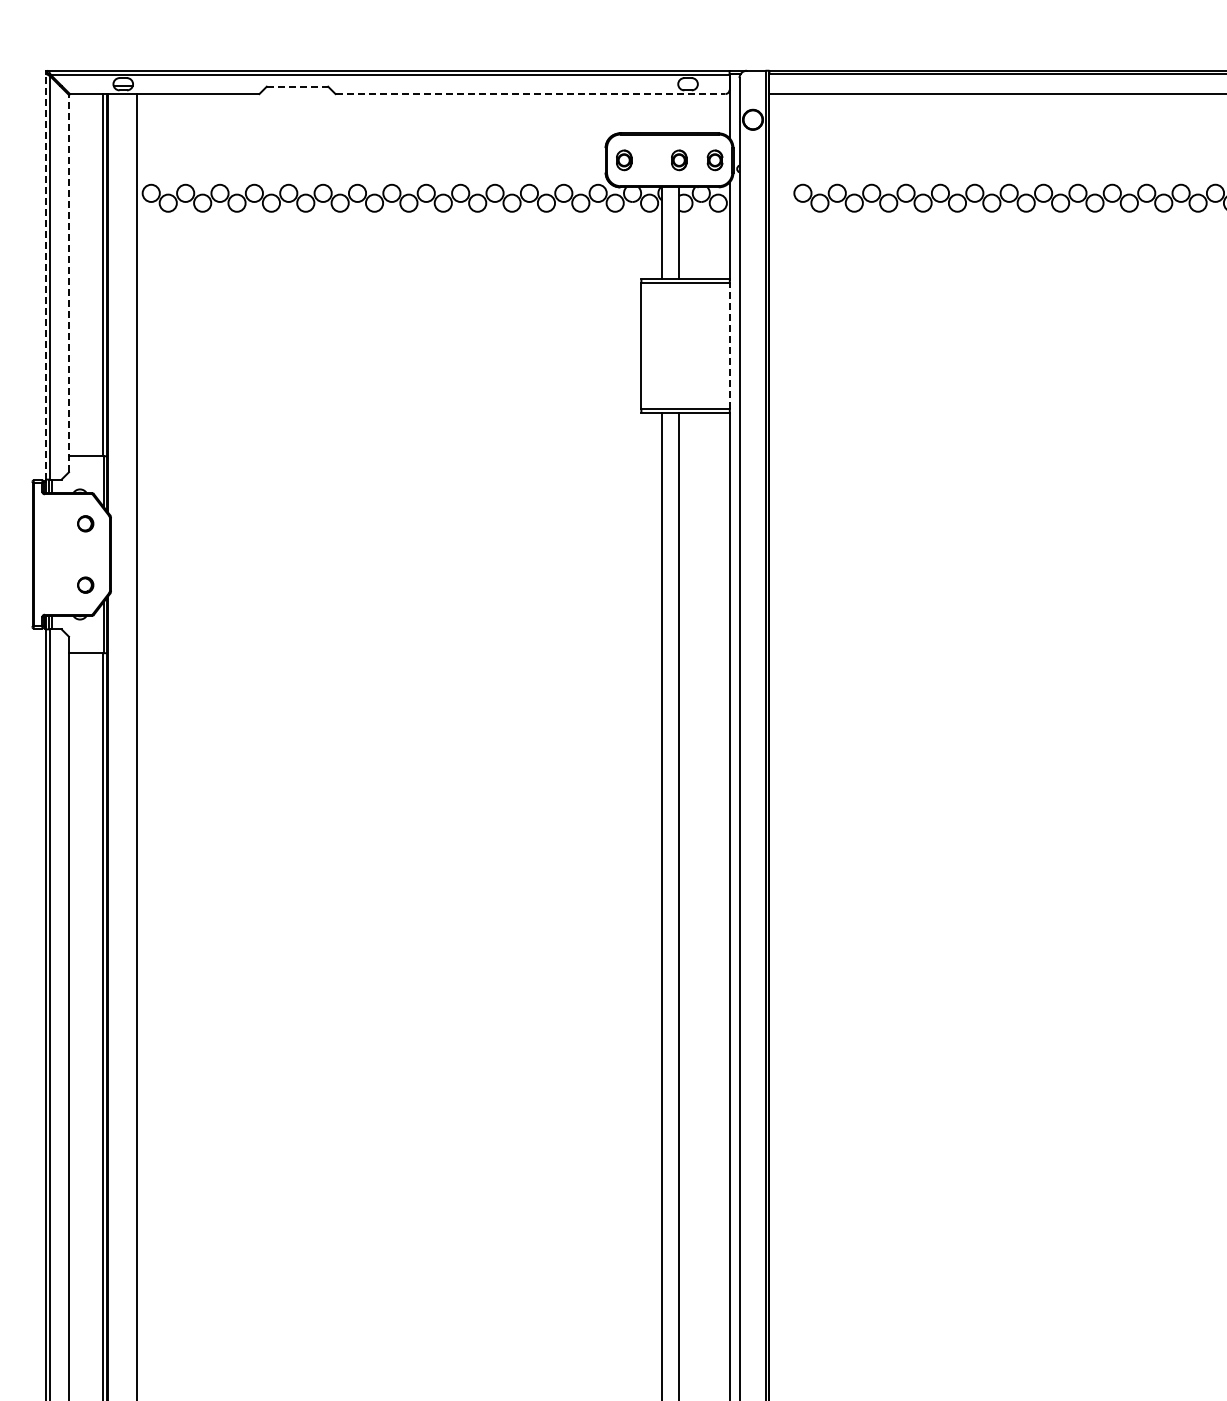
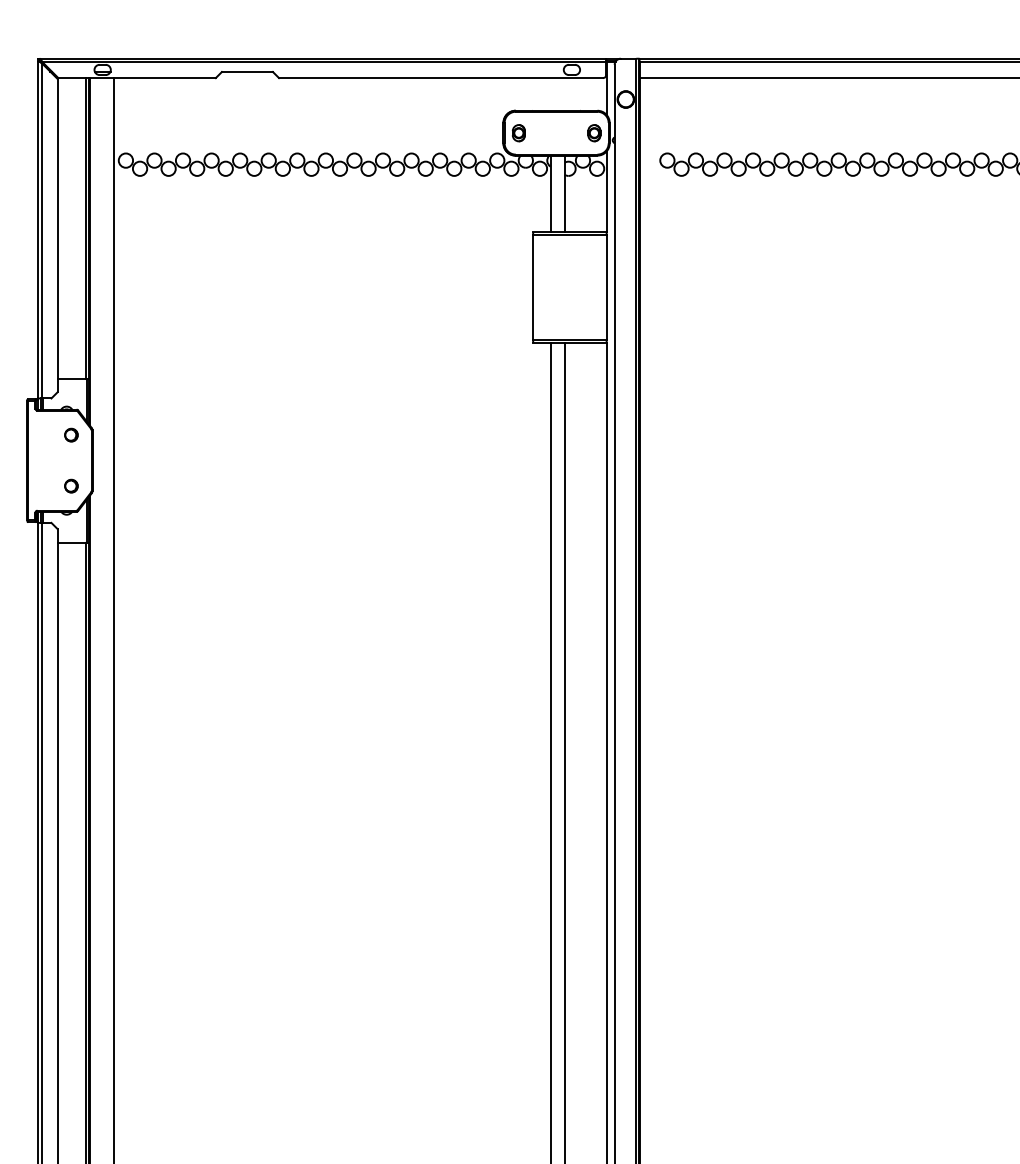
line: (297, 86) -> (247, 71), dashed -> solid
line: (530, 94) -> (441, 78), dashed -> solid
part: (679, 160) -> (564, 133), removed
line: (45, 276) -> (38, 229), dashed -> solid
line: (69, 283) -> (57, 235), dashed -> solid
line: (729, 345) -> (606, 287), dashed -> solid

